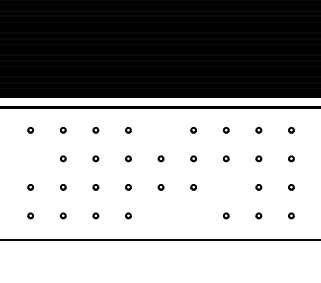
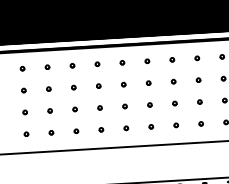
part: (160, 130) -> (122, 62), added
part: (30, 158) -> (23, 90), added
part: (225, 187) -> (174, 103), added
part: (160, 215) -> (125, 128), added
part: (193, 215) -> (151, 126), added

